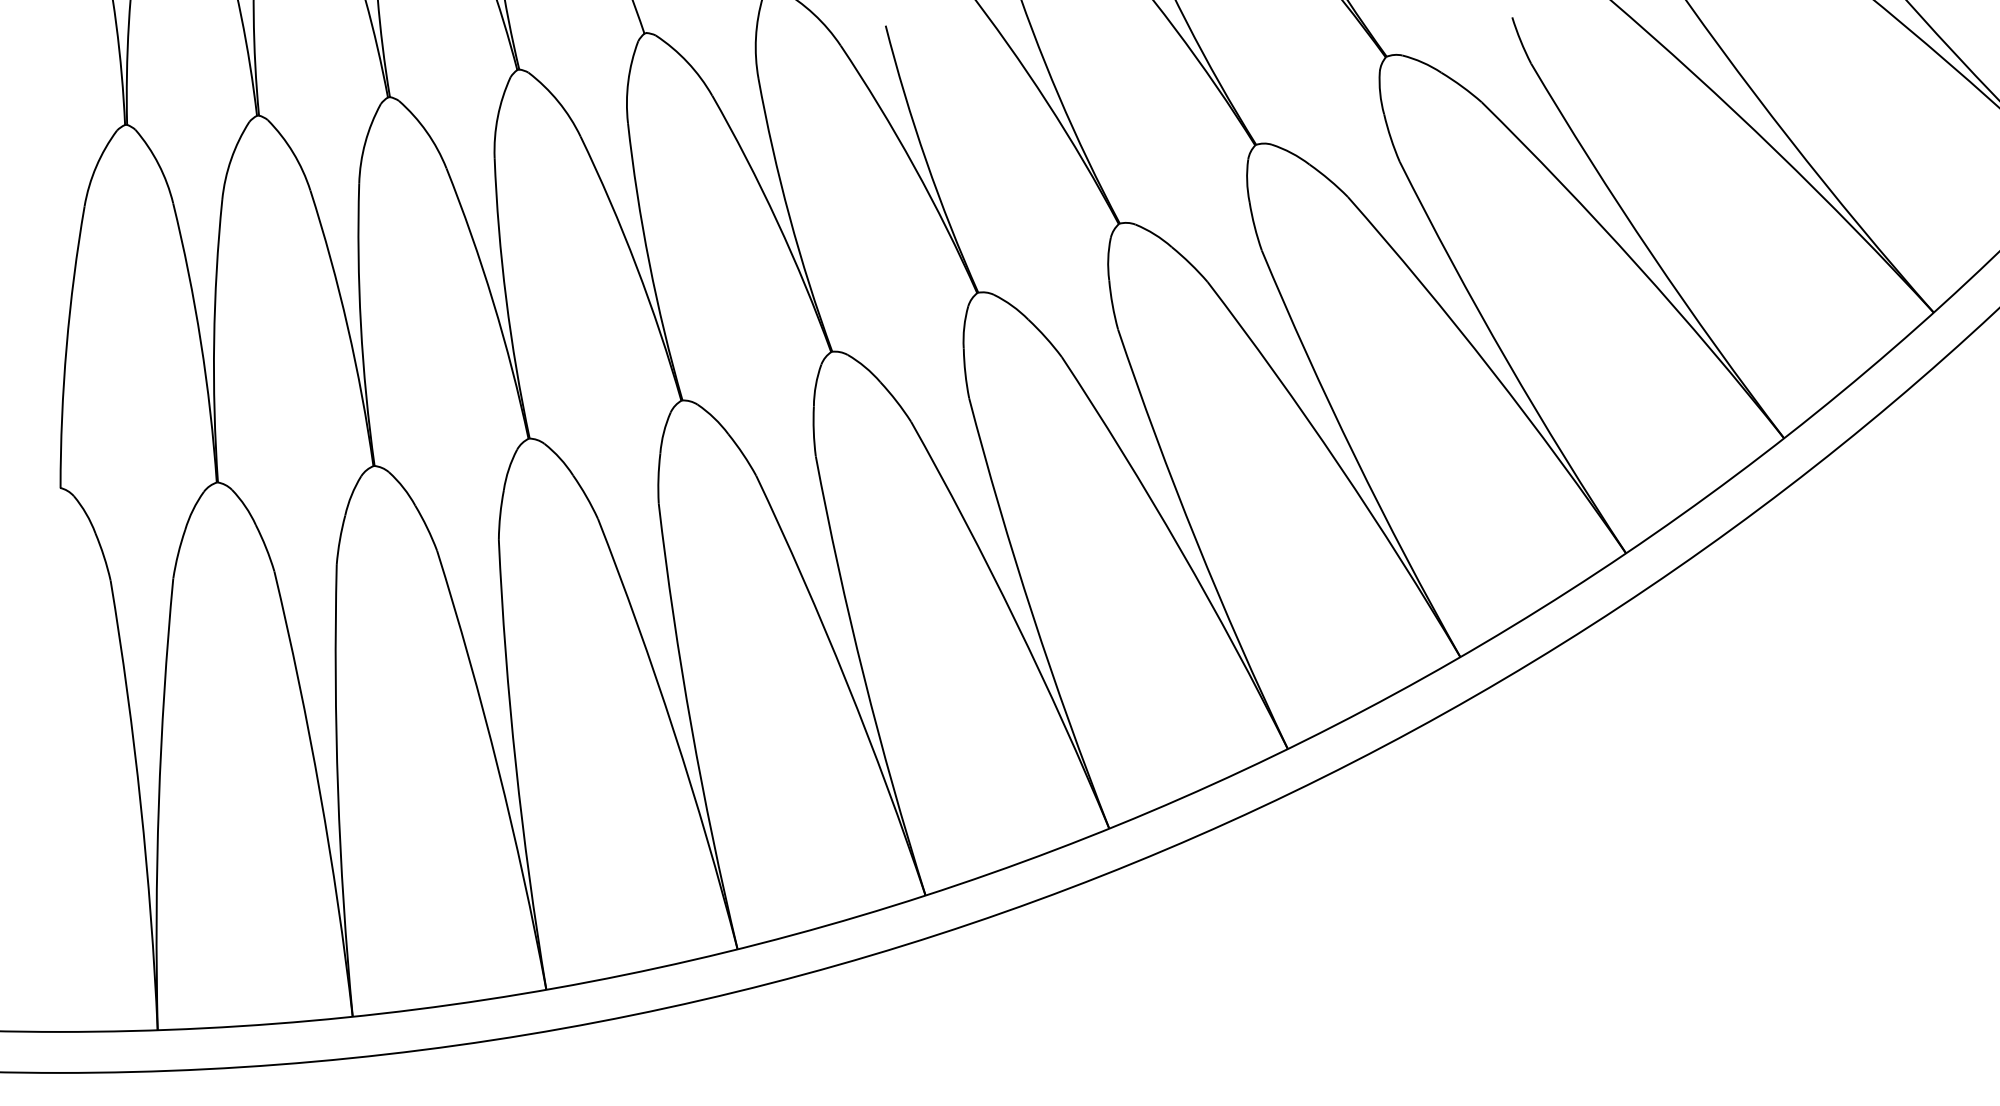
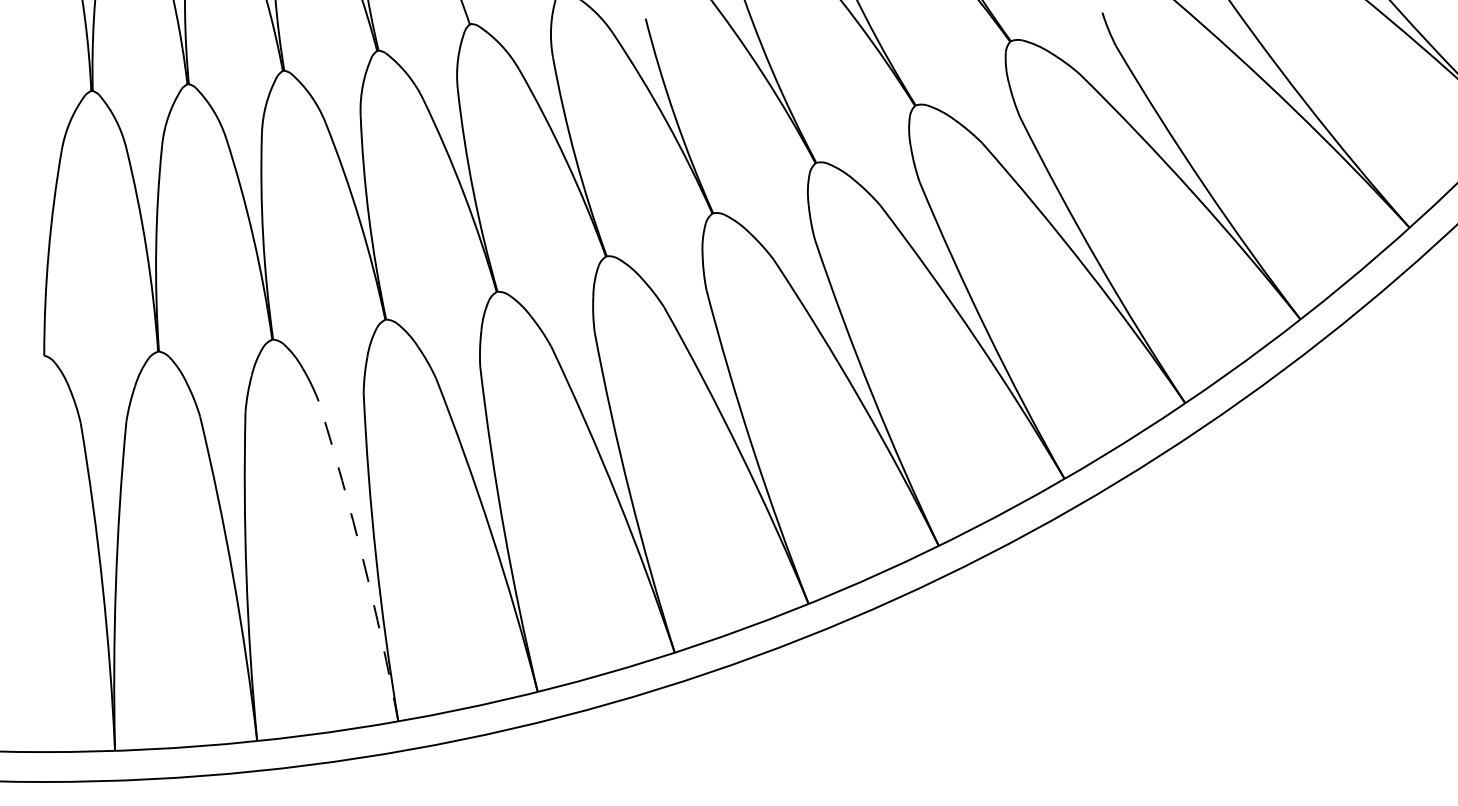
arc: (498, 768) -> (363, 560), solid -> dashed

